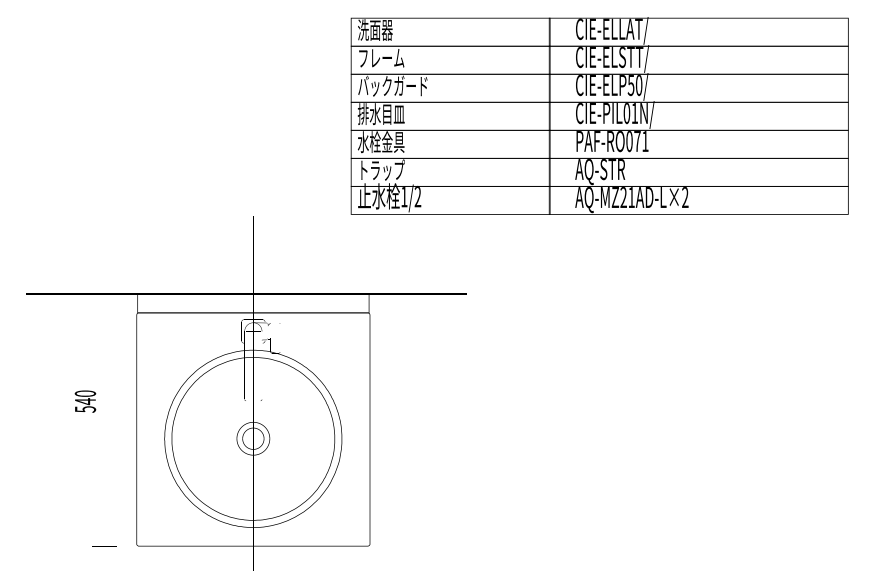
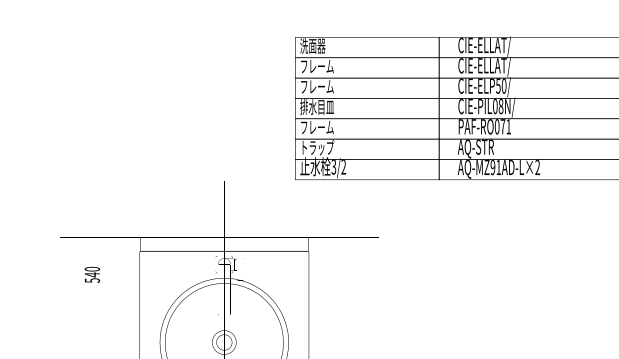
text: (634, 58) -> (500, 66), CIE-ELSTT/ -> CIE-ELLAT/
text: (392, 85) -> (325, 86), バックガード -> フレーム
text: (634, 113) -> (500, 106), CIE-PIL01N/ -> CIE-PIL08N/
text: (381, 142) -> (317, 127), 水栓金具 -> フレーム
text: (404, 197) -> (333, 167), 1/2 -> 3/2
text: (623, 197) -> (492, 167), AQ-MZ21AD-L×2 -> AQ-MZ91AD-L×2
text: (85, 401) -> (92, 274), moved

